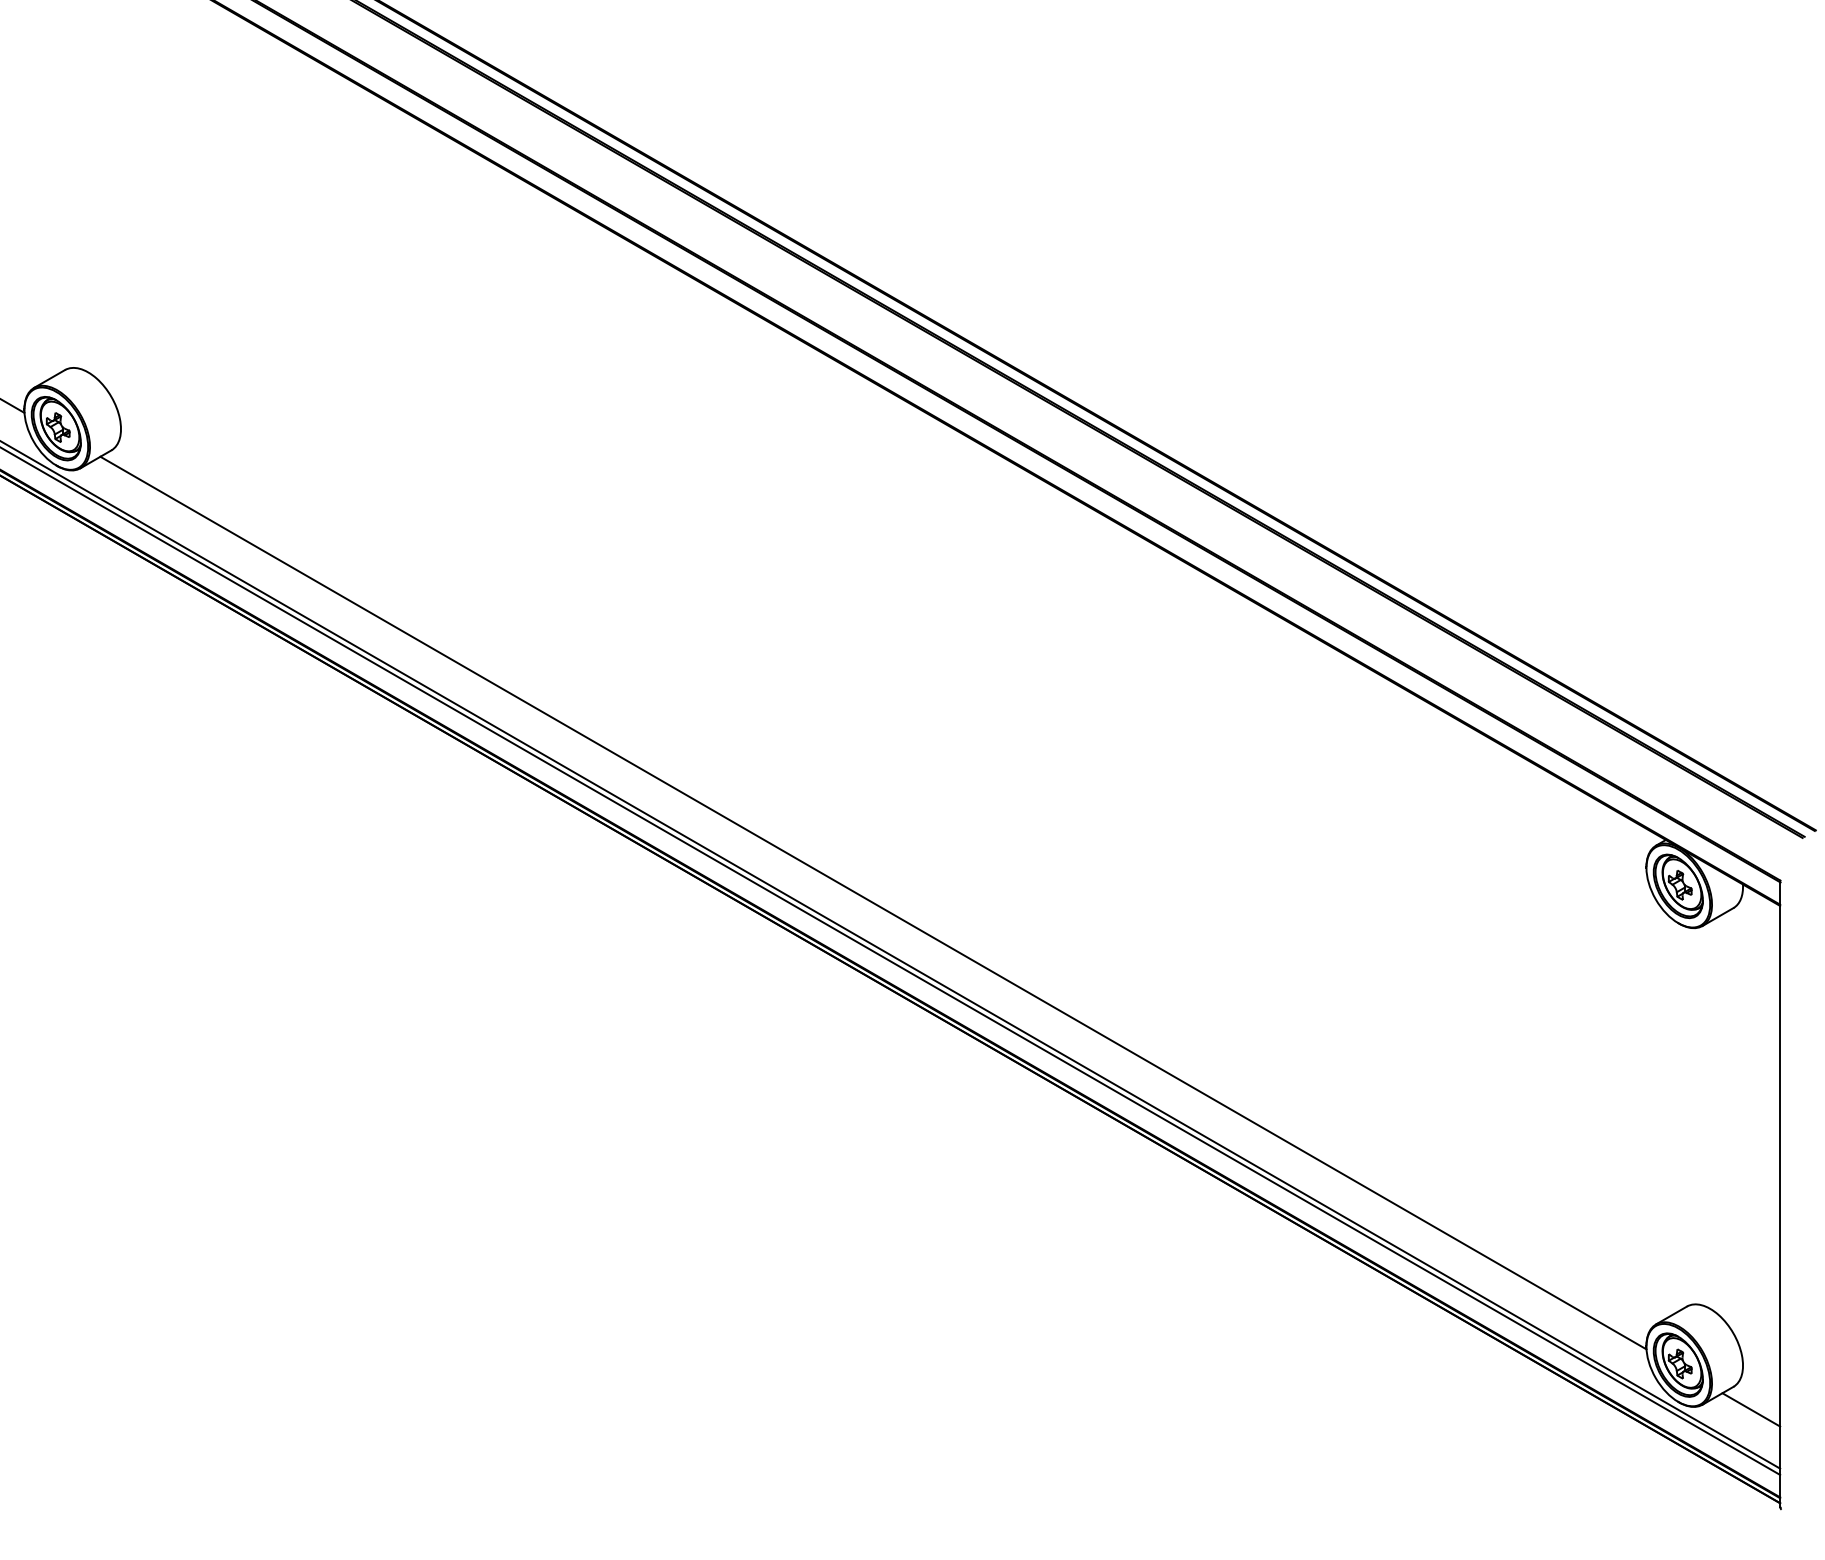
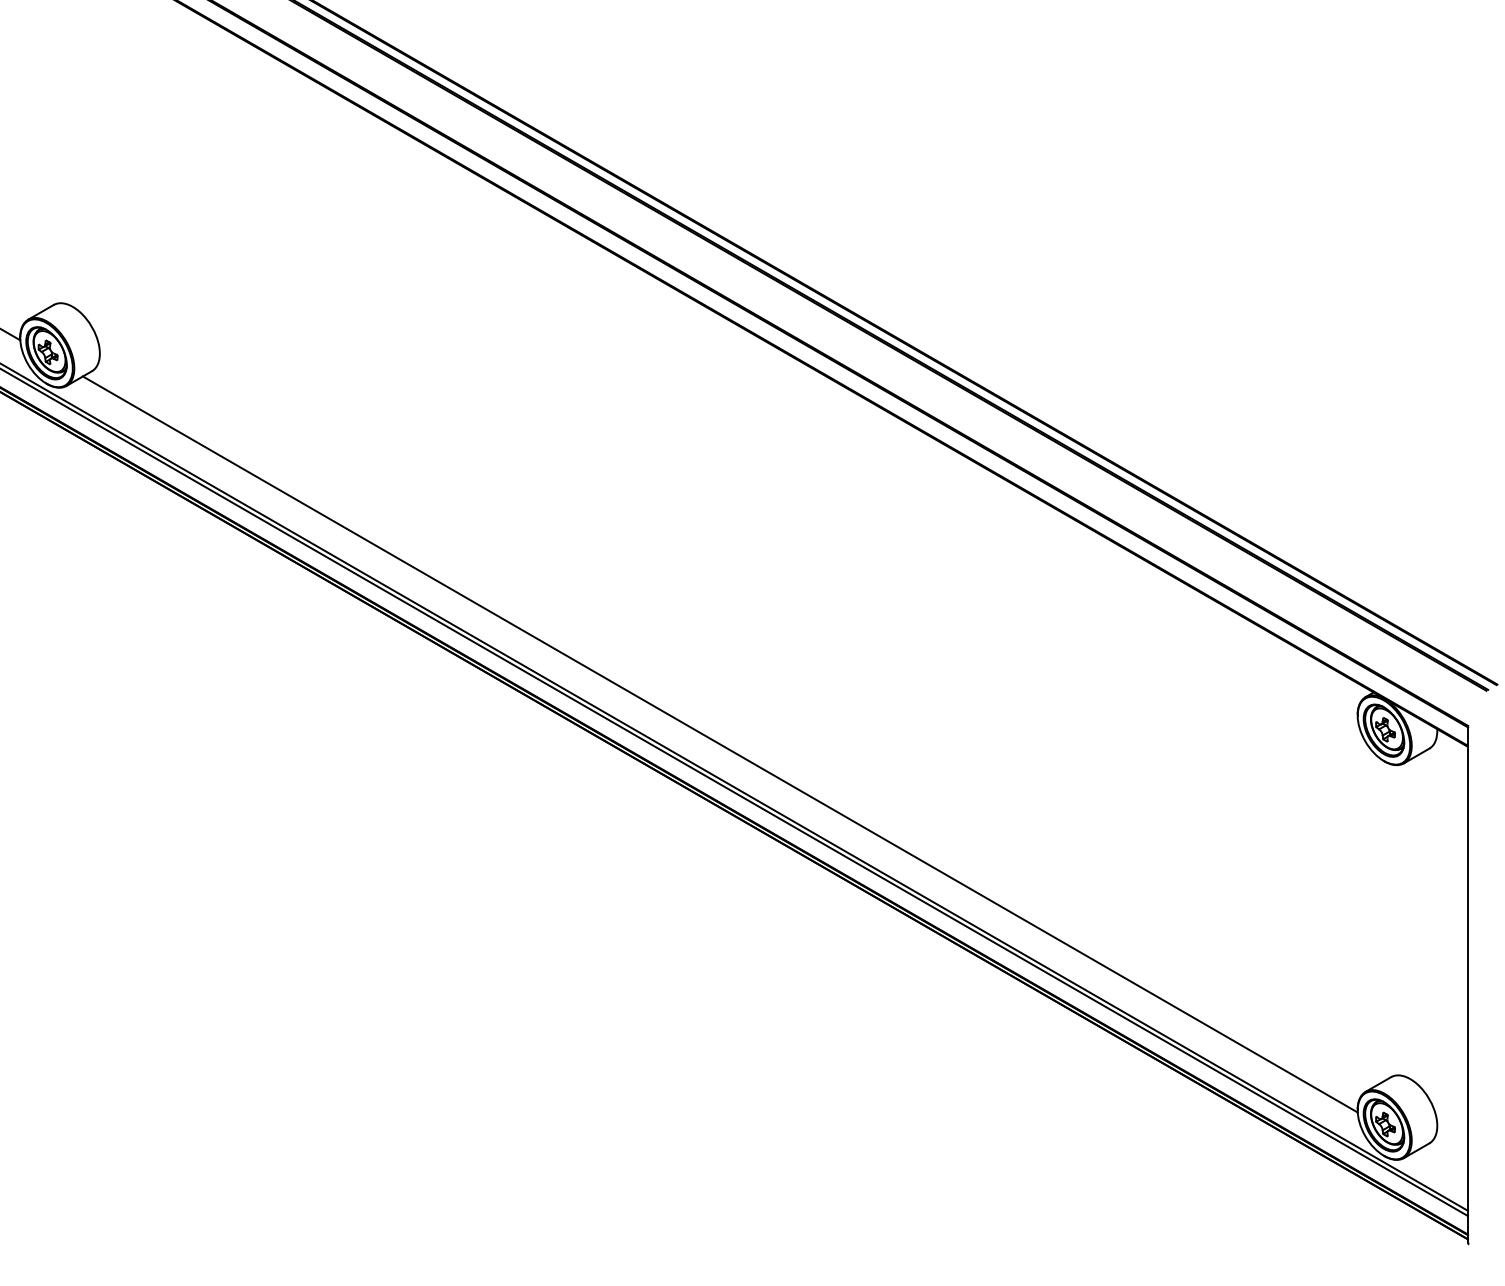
line: (1750, 1410) -> (1443, 1162), removed

